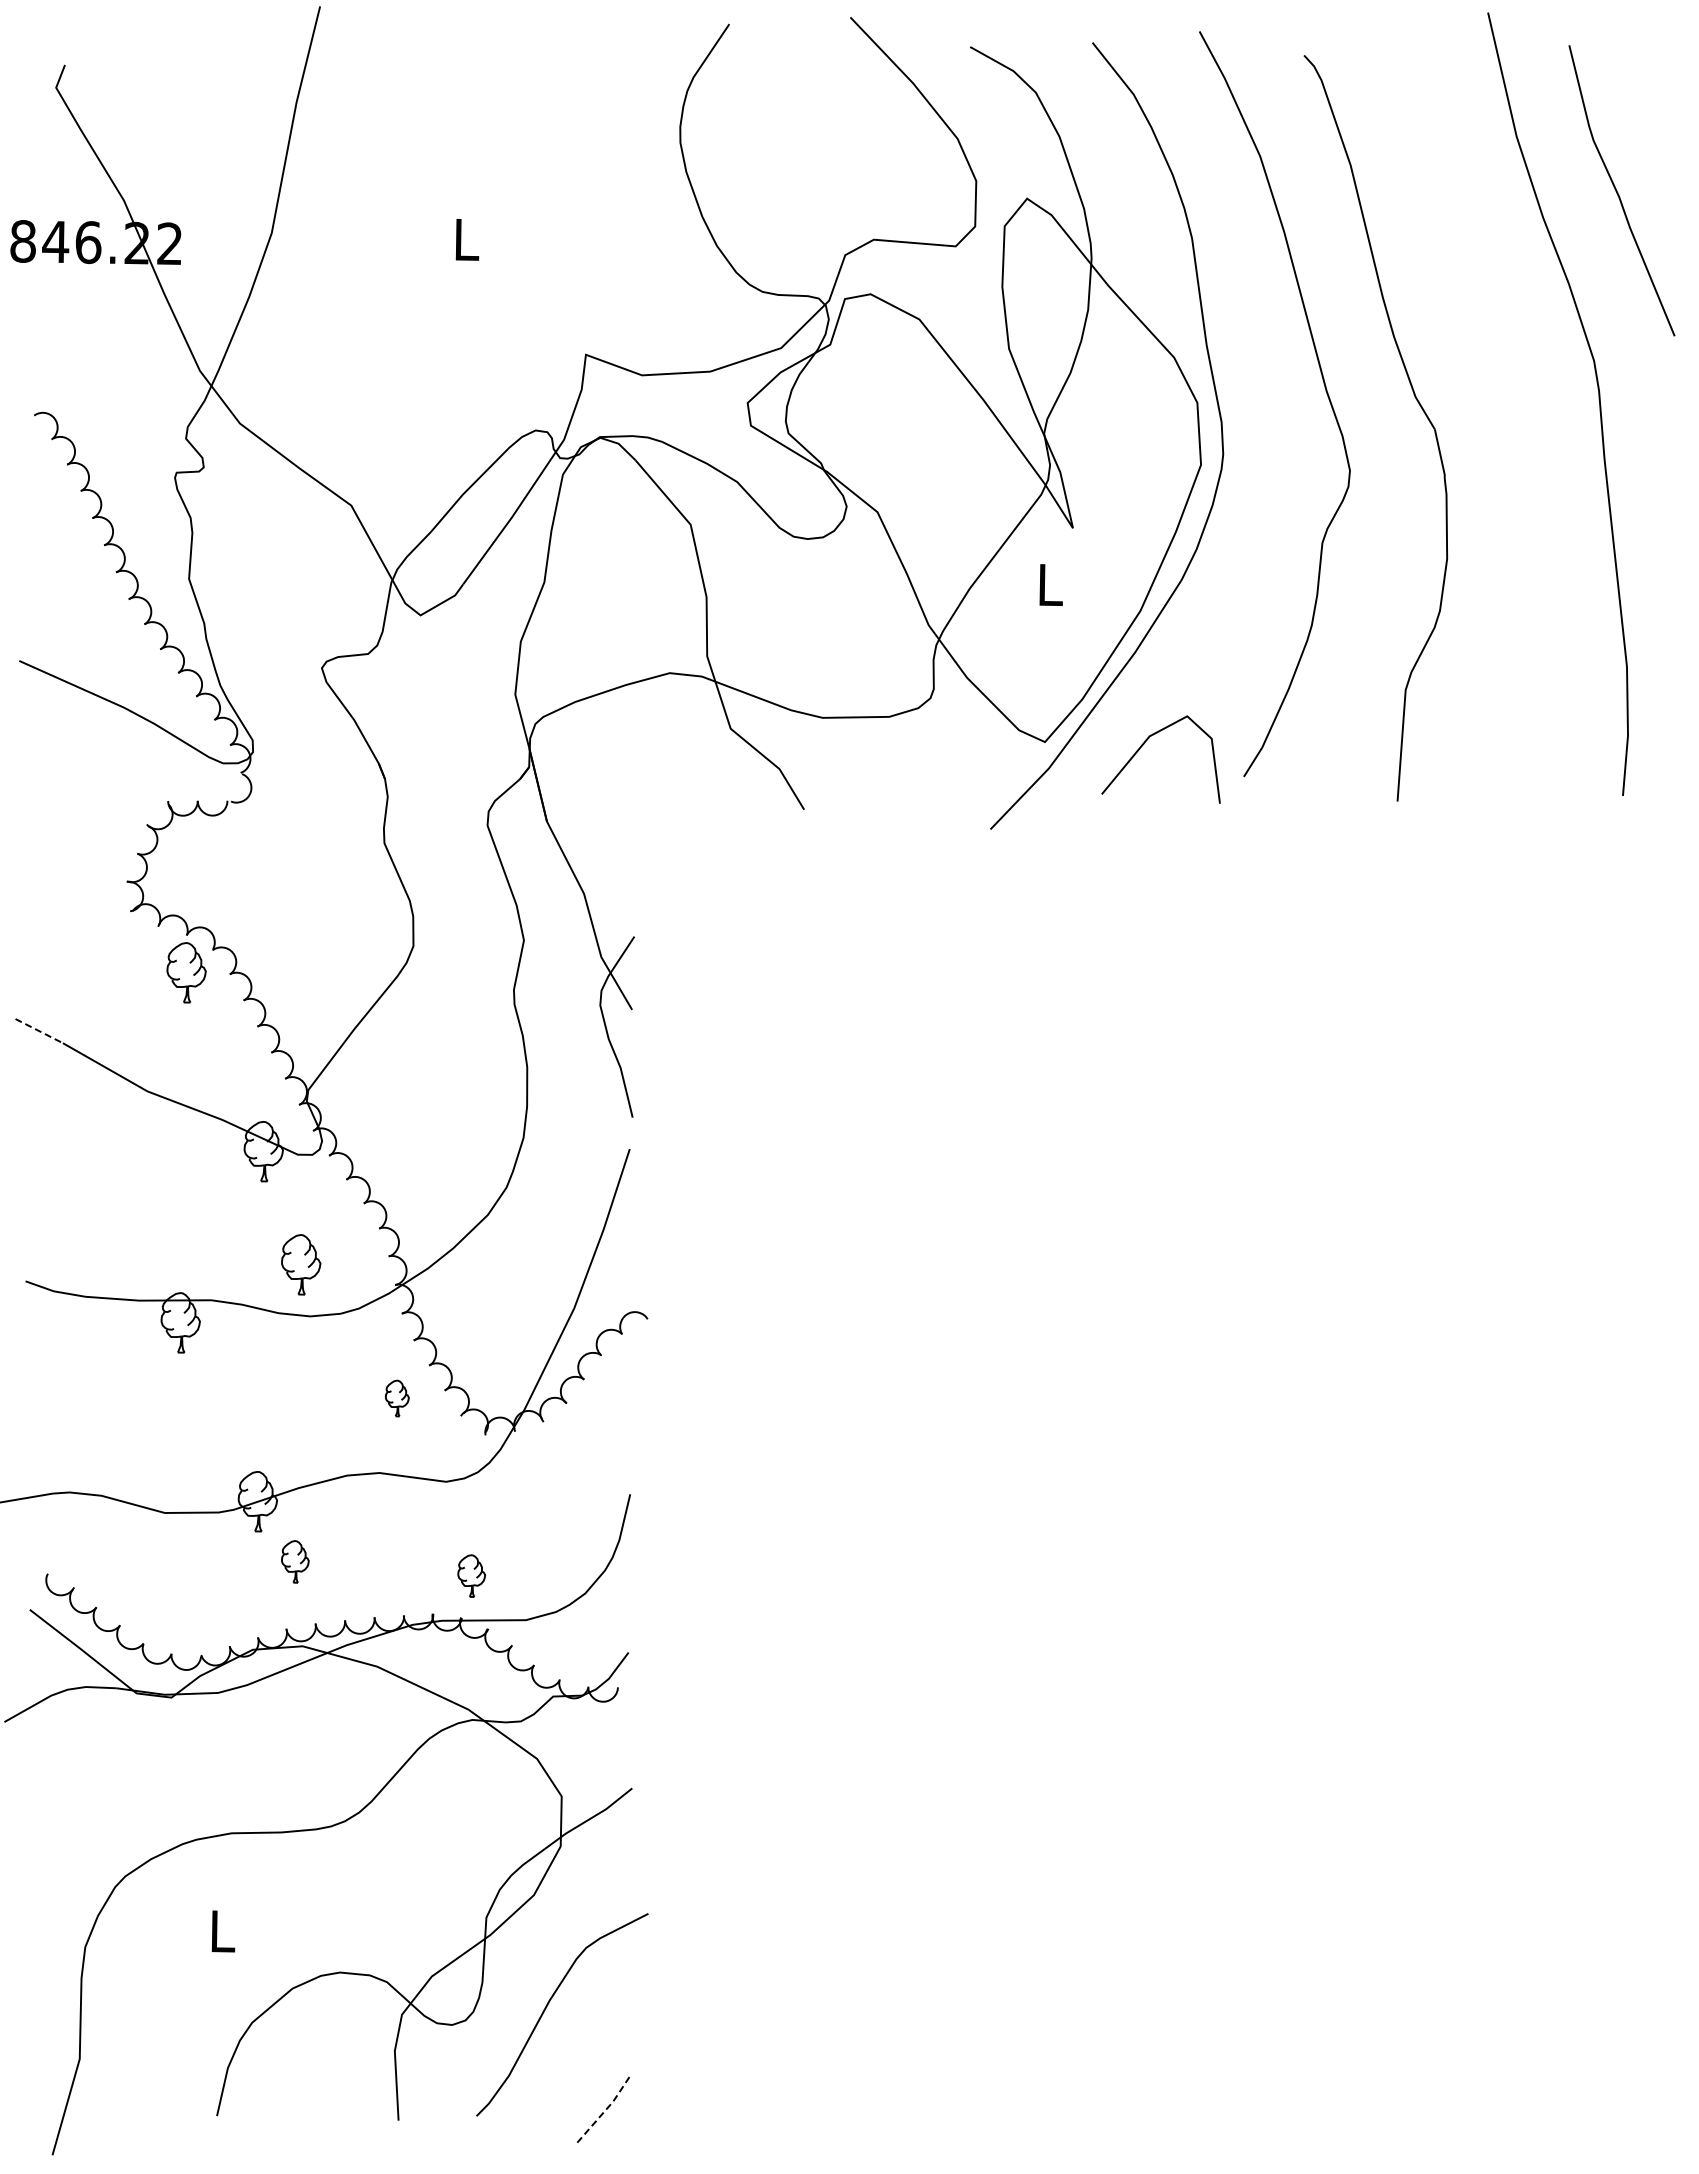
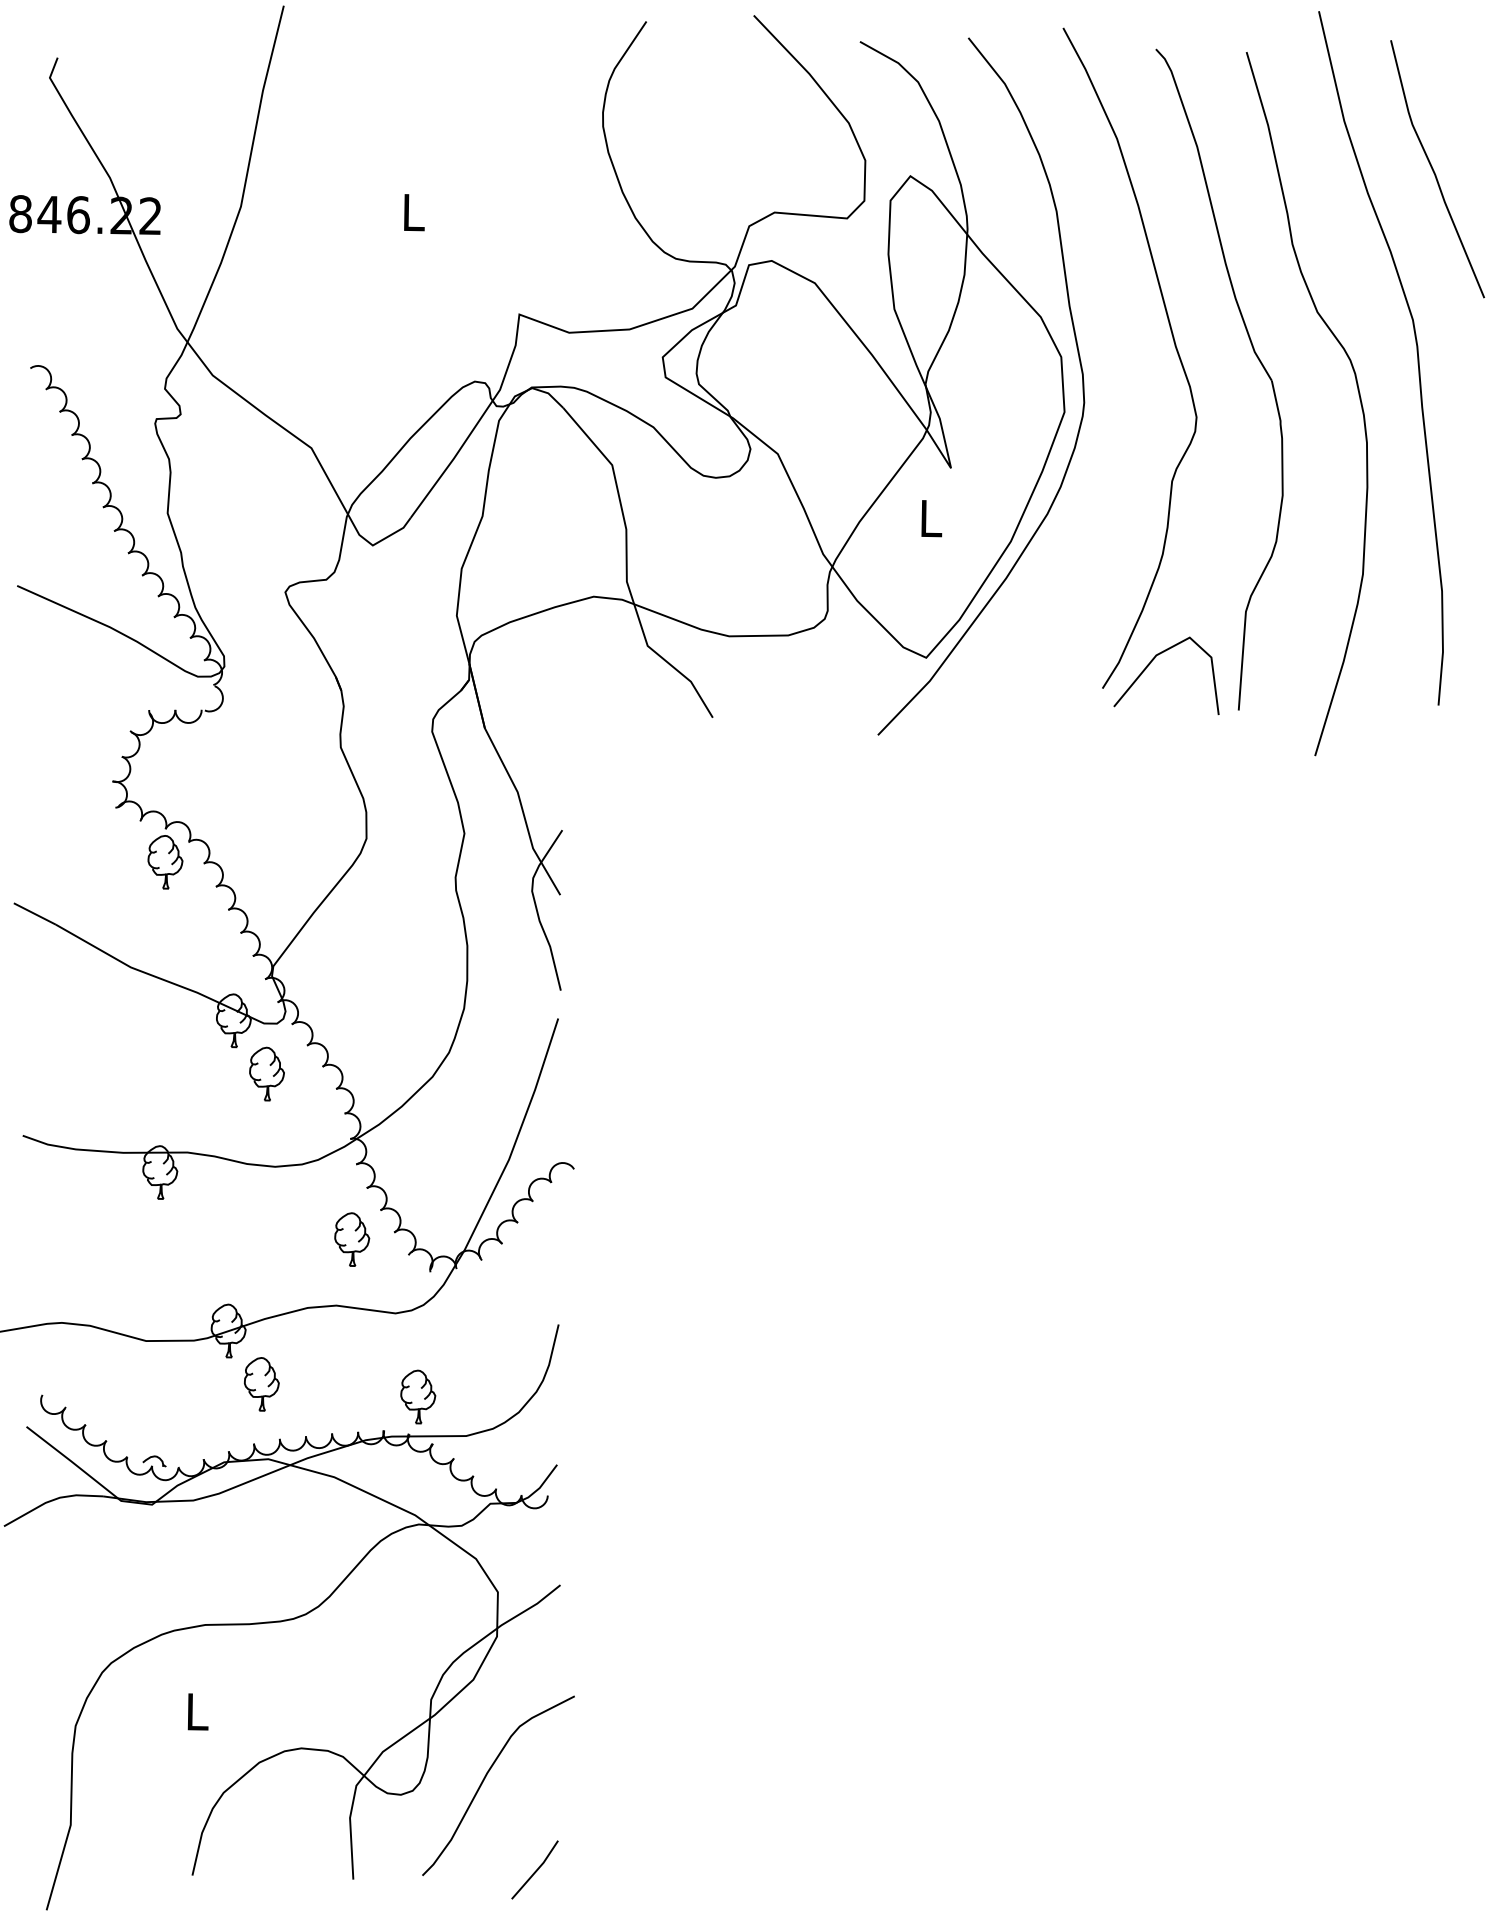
curve: (1532, 444) -> (1358, 394), added
line: (1144, 744) -> (1151, 662), moved
line: (39, 1031) -> (35, 914), dashed -> solid
part: (301, 1264) -> (267, 1073), moved
part: (397, 1398) -> (352, 1239), size x1.67
part: (295, 1561) -> (261, 1384), size x1.43
part: (471, 1575) -> (417, 1396), size x1.43
part: (173, 1648) -> (153, 1461), added
line: (605, 2110) -> (536, 1870), dashed -> solid

